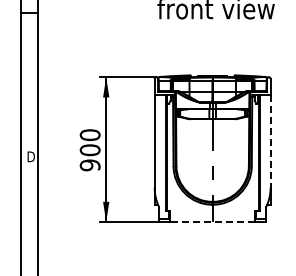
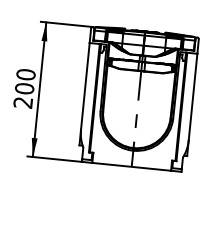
line: (270, 141) -> (192, 97), dashed -> solid
text: (89, 165) -> (22, 102), 900 -> 200
line: (212, 222) -> (131, 167), dashed -> solid

